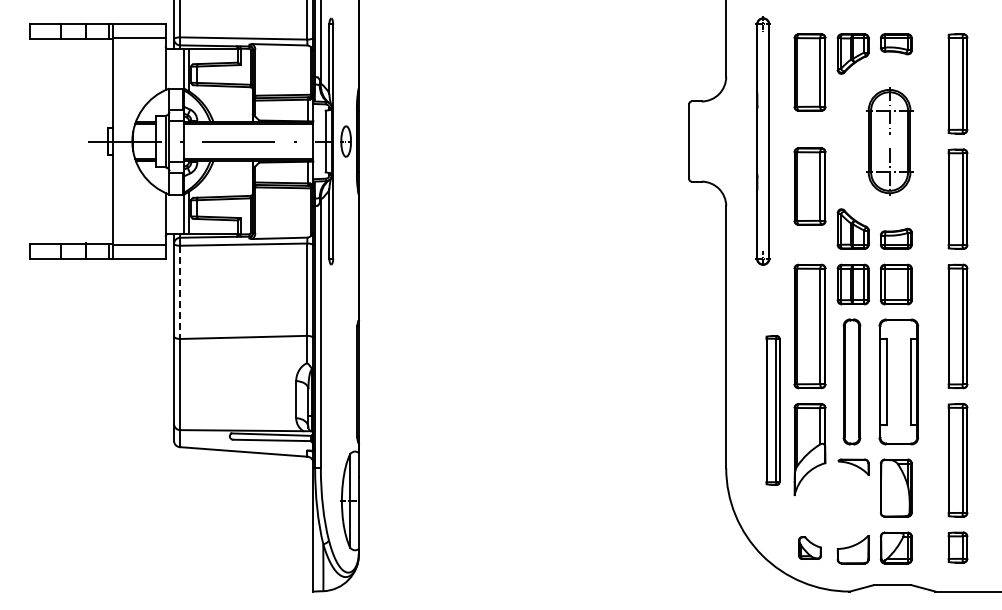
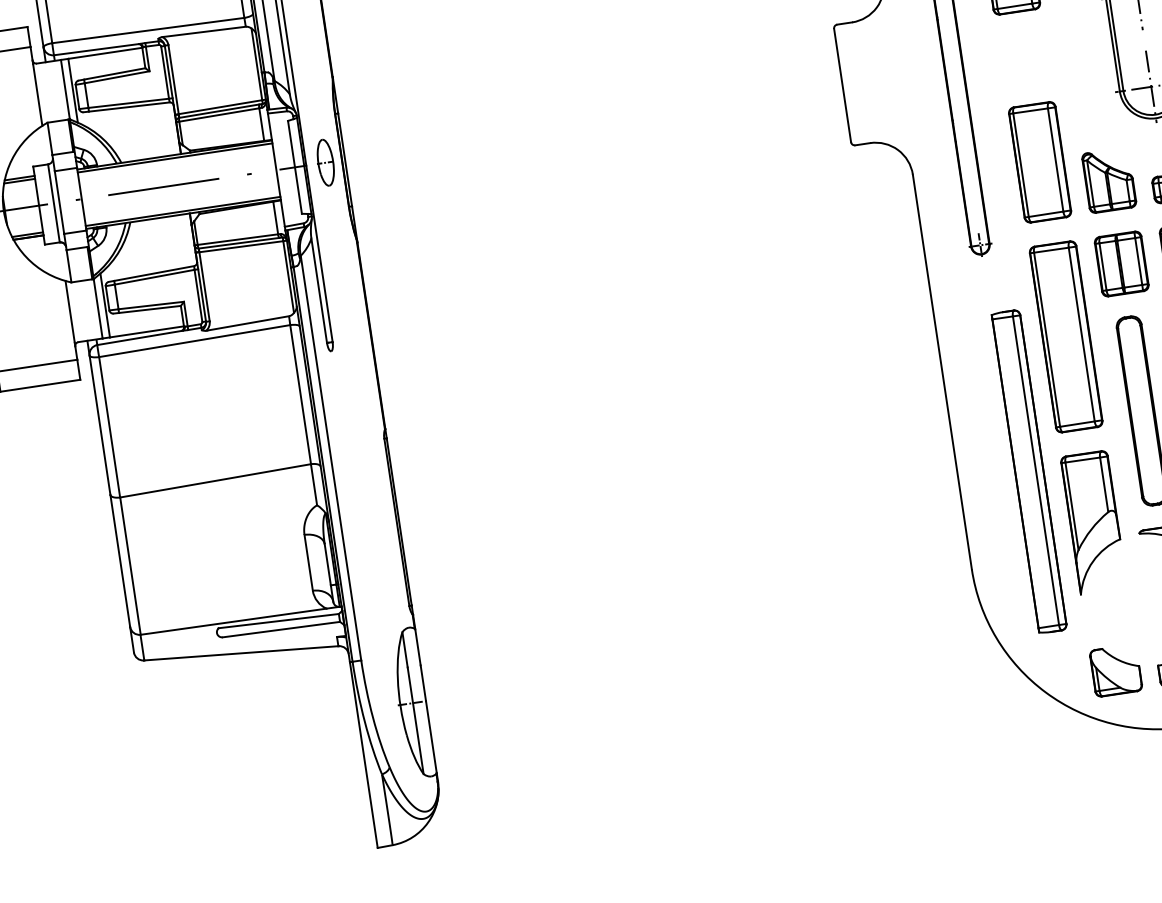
part: (809, 186) -> (1039, 162), moved
line: (180, 292) -> (110, 427), dashed -> solid
part: (772, 410) -> (1028, 471), size x1.43
part: (809, 547) -> (1115, 669), size x1.43

